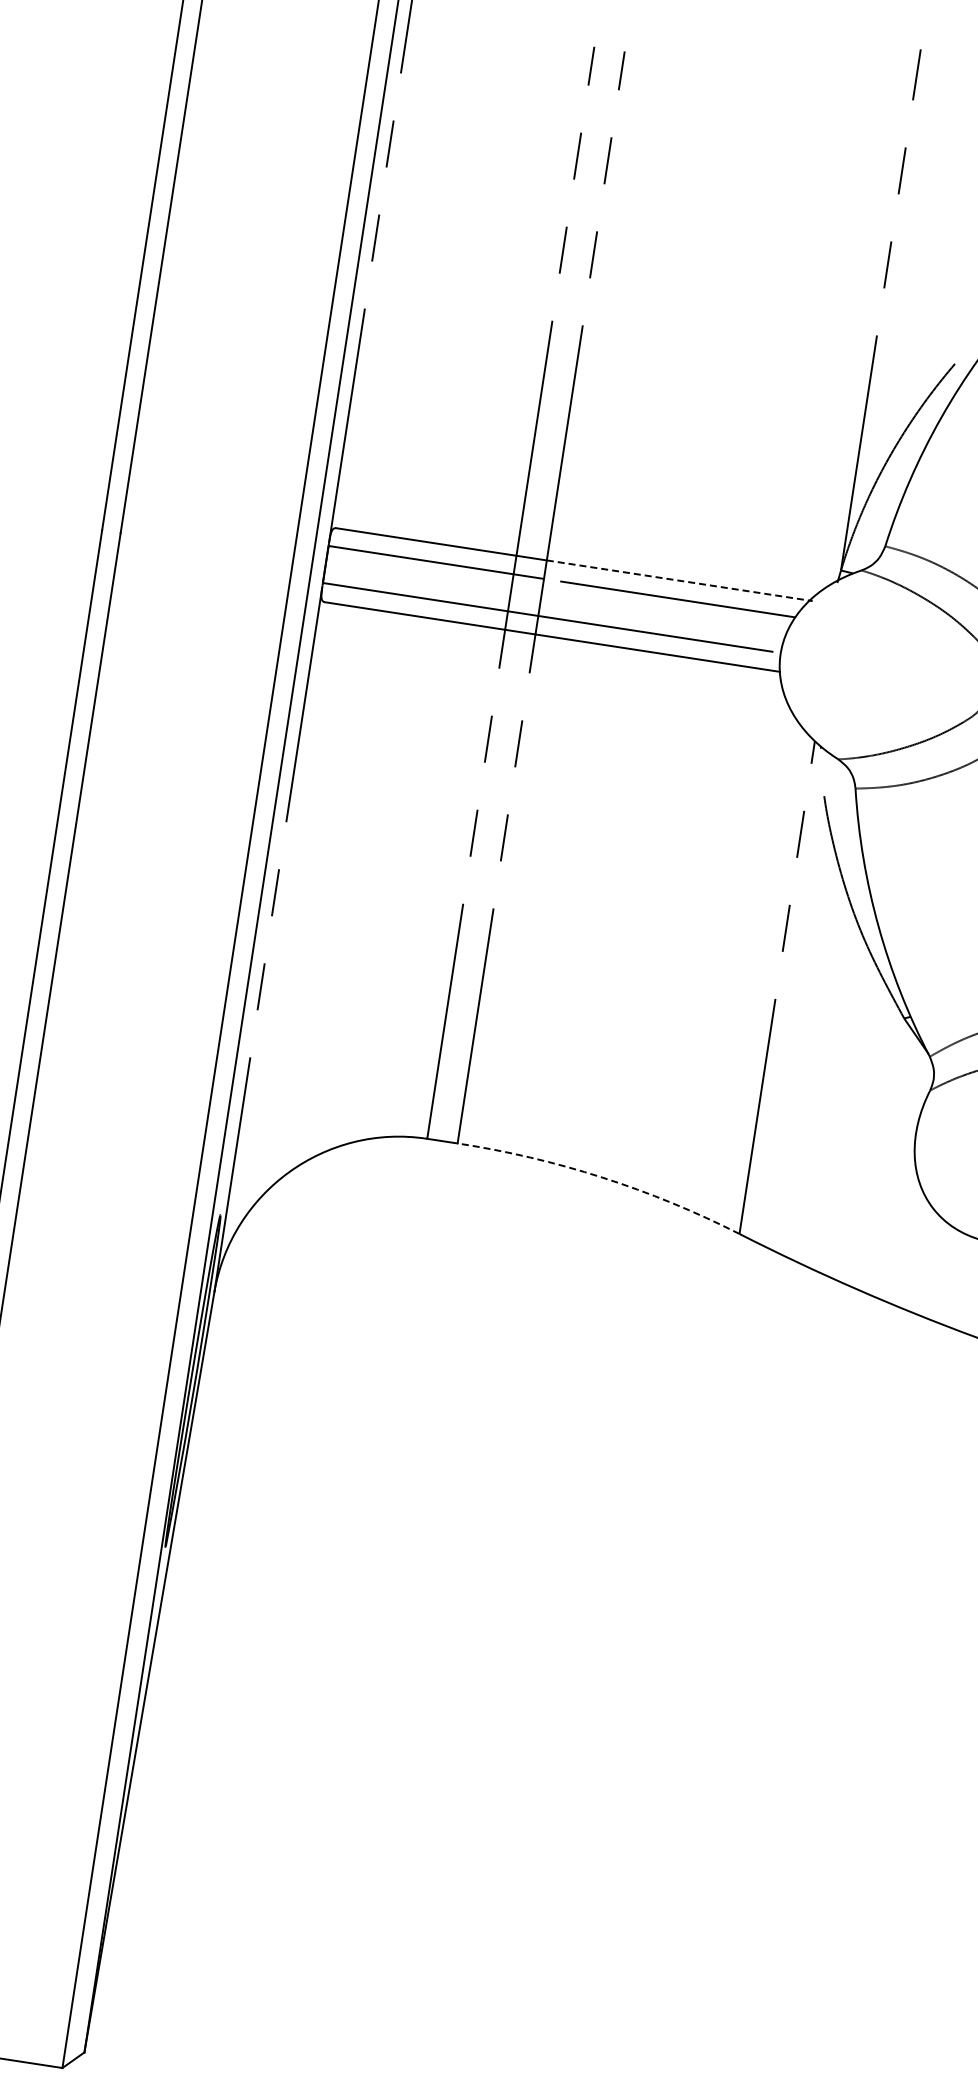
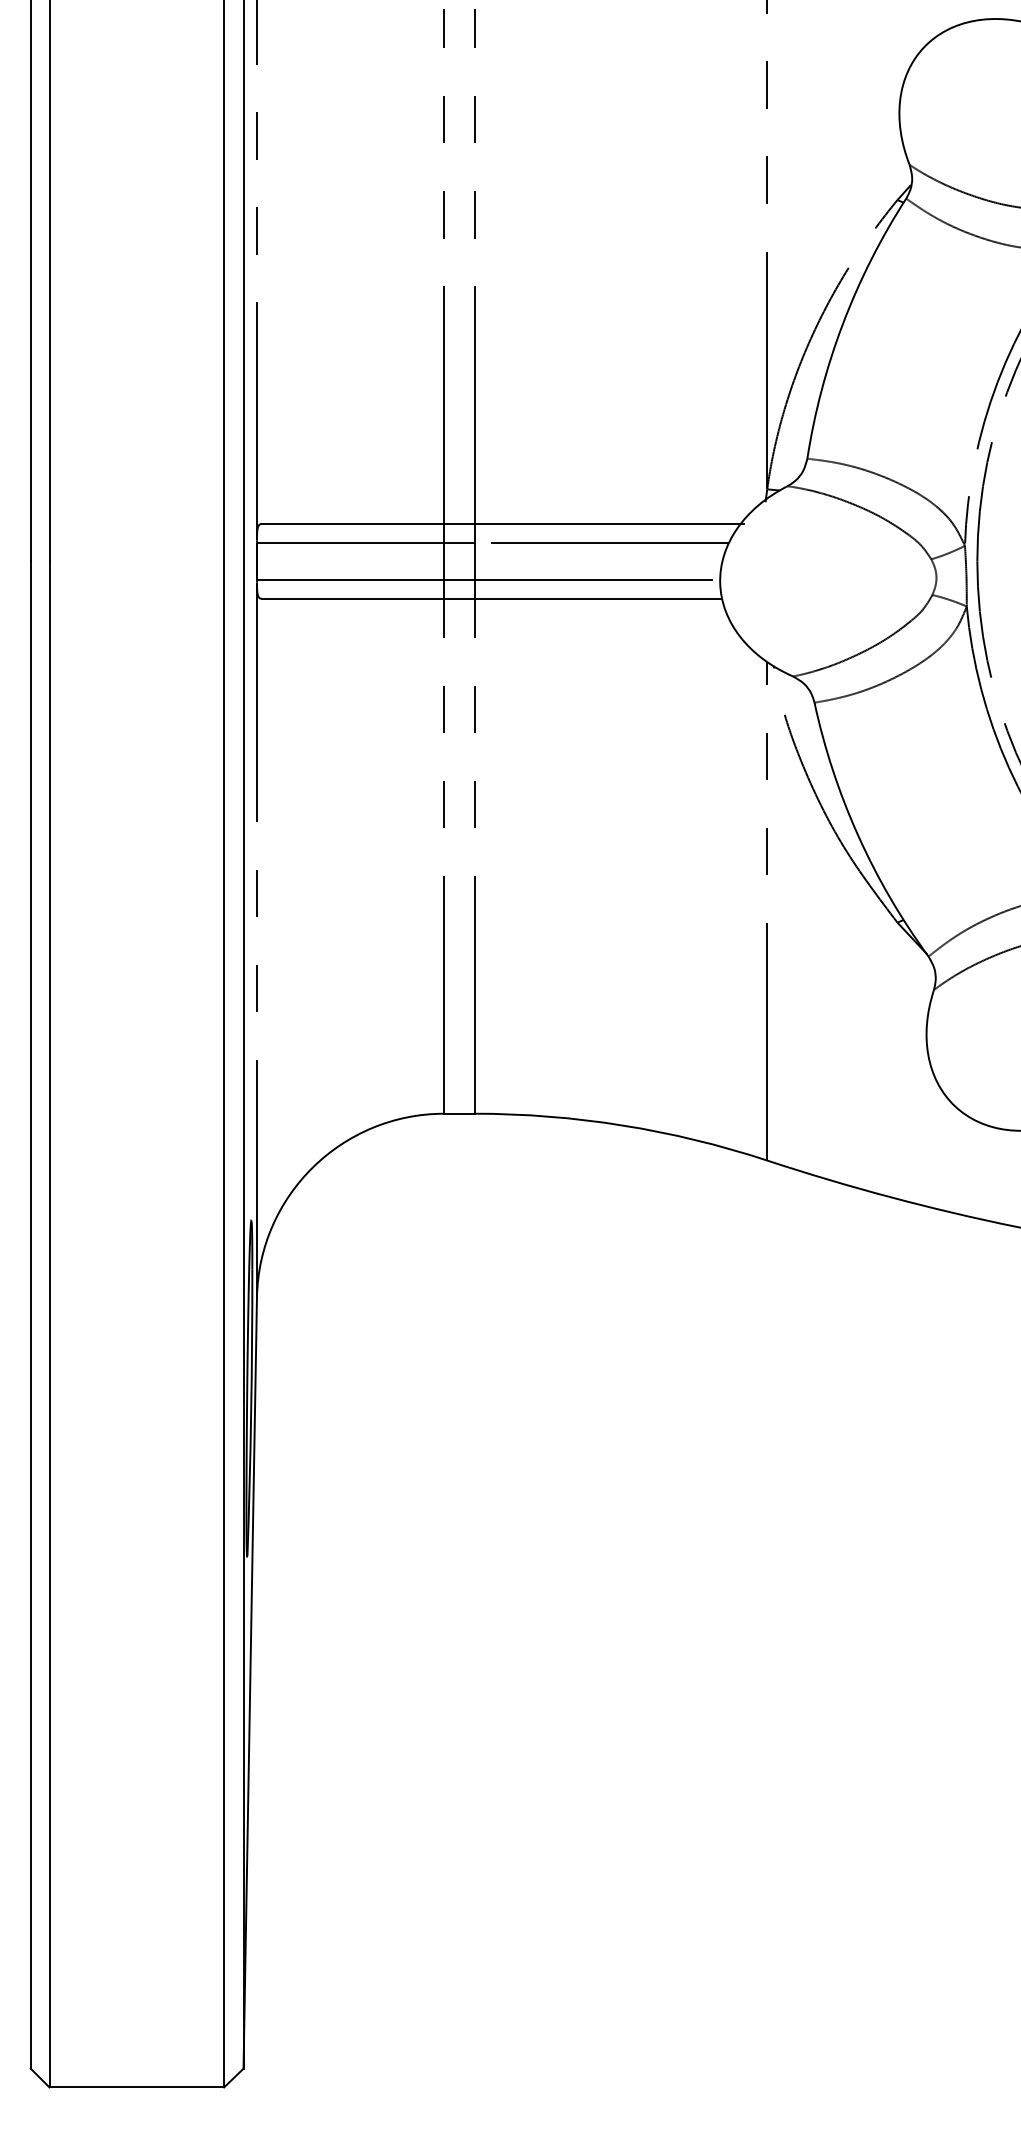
line: (679, 580) -> (609, 523), dashed -> solid
arc: (601, 1177) -> (622, 1125), dashed -> solid

